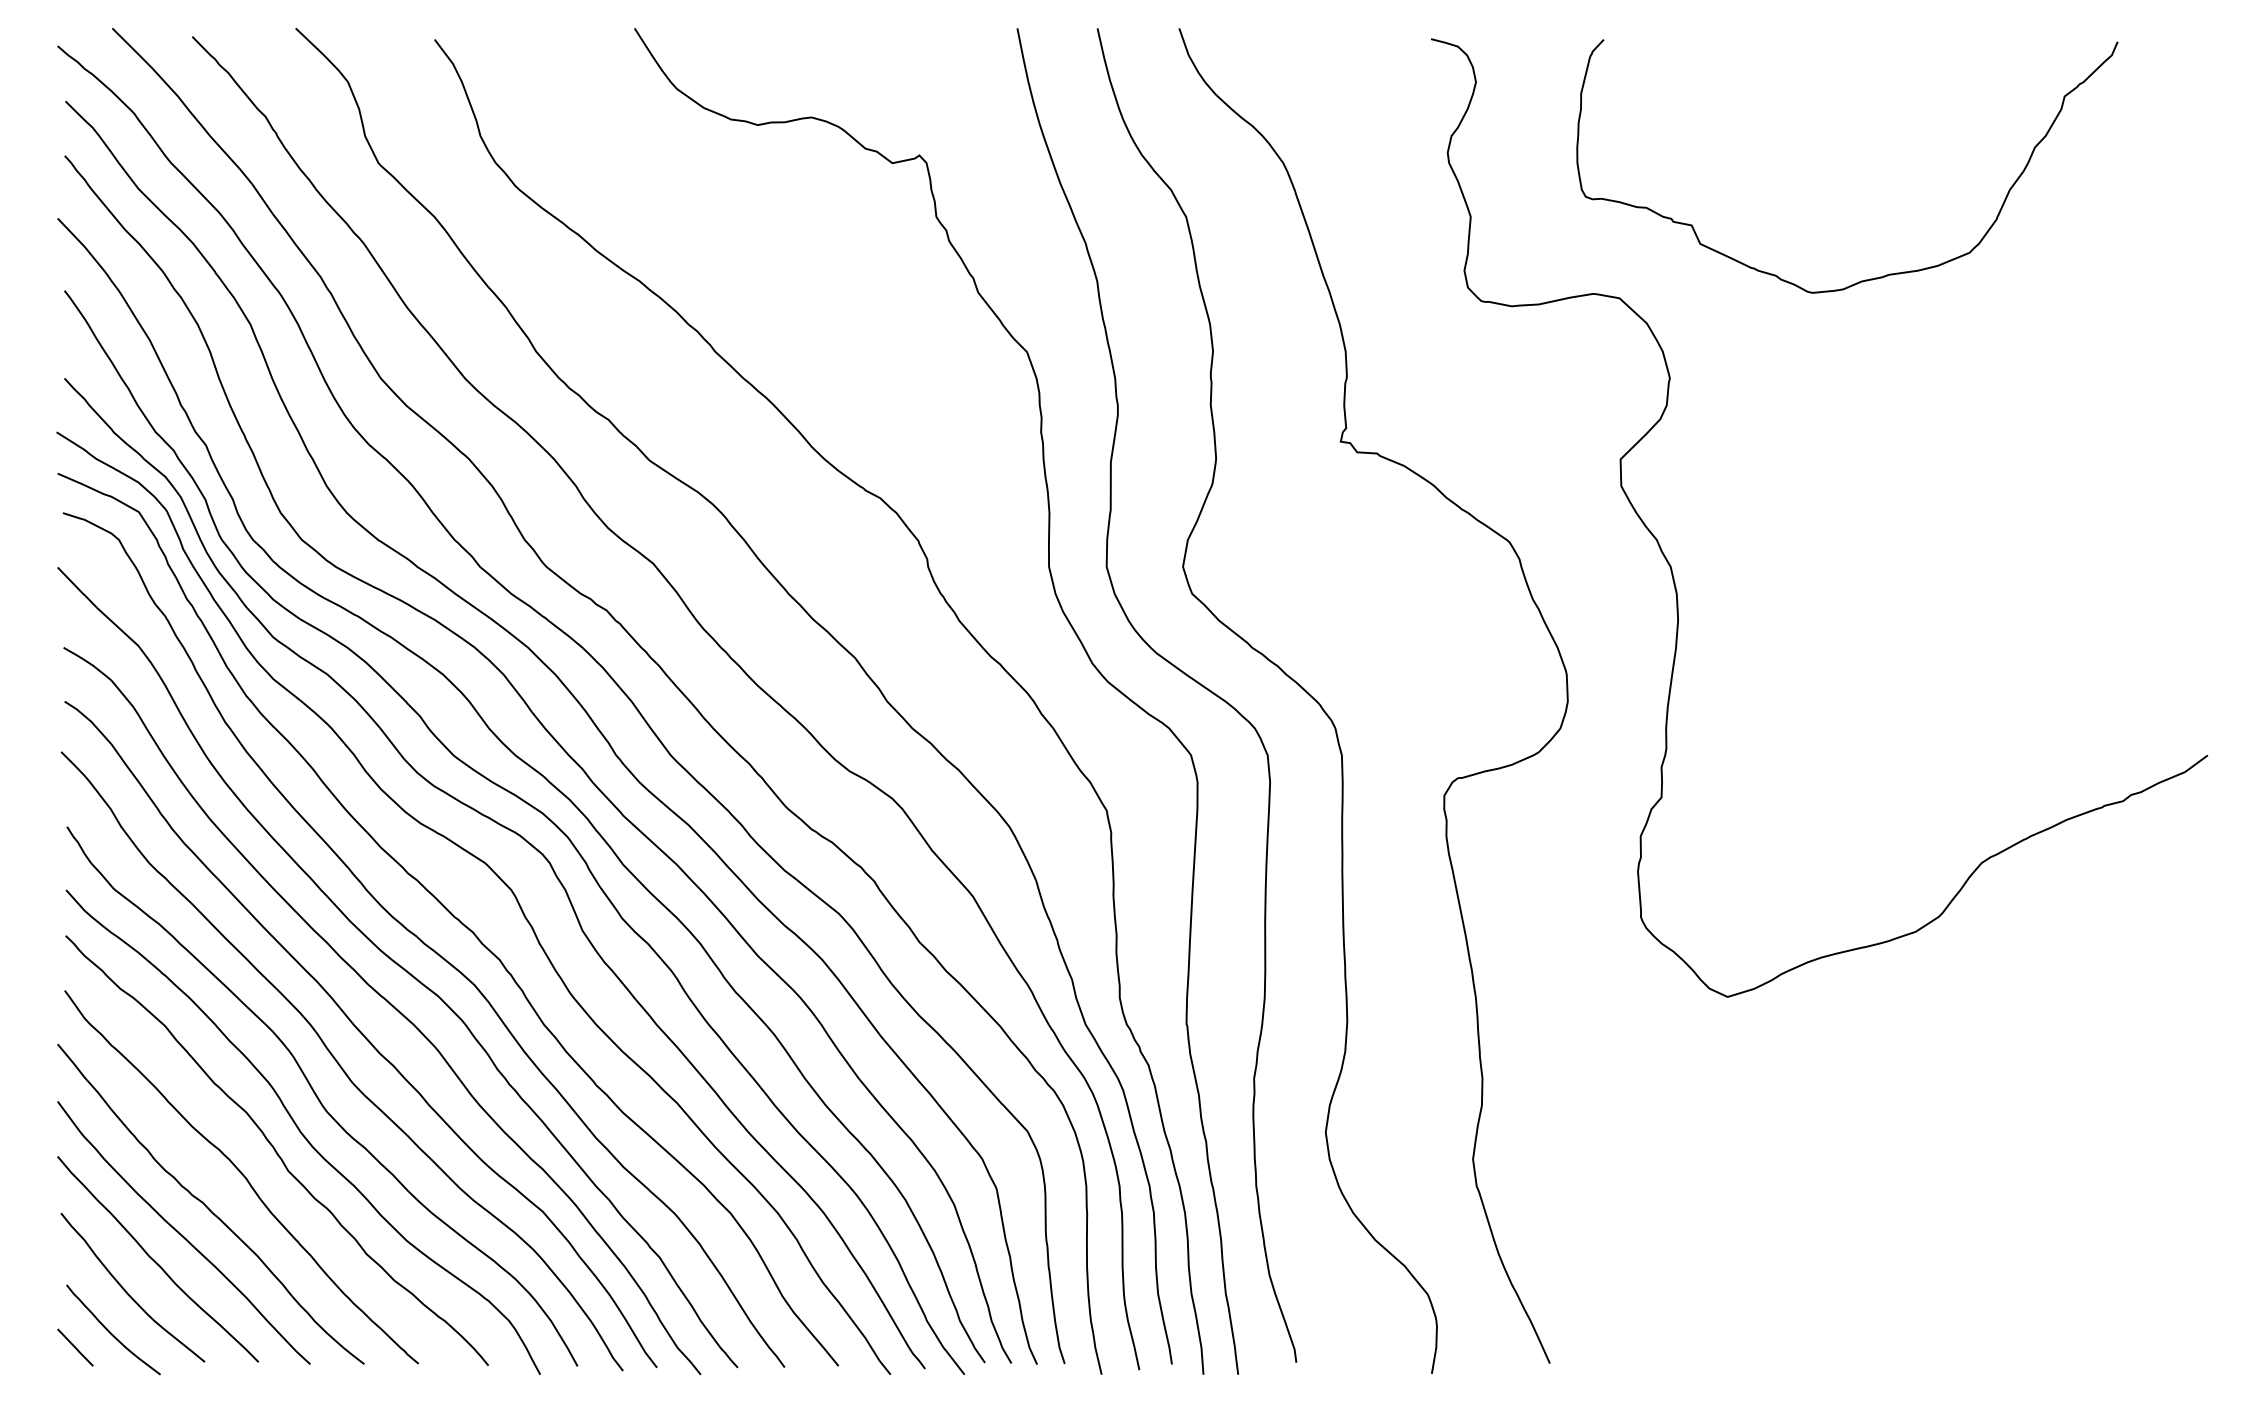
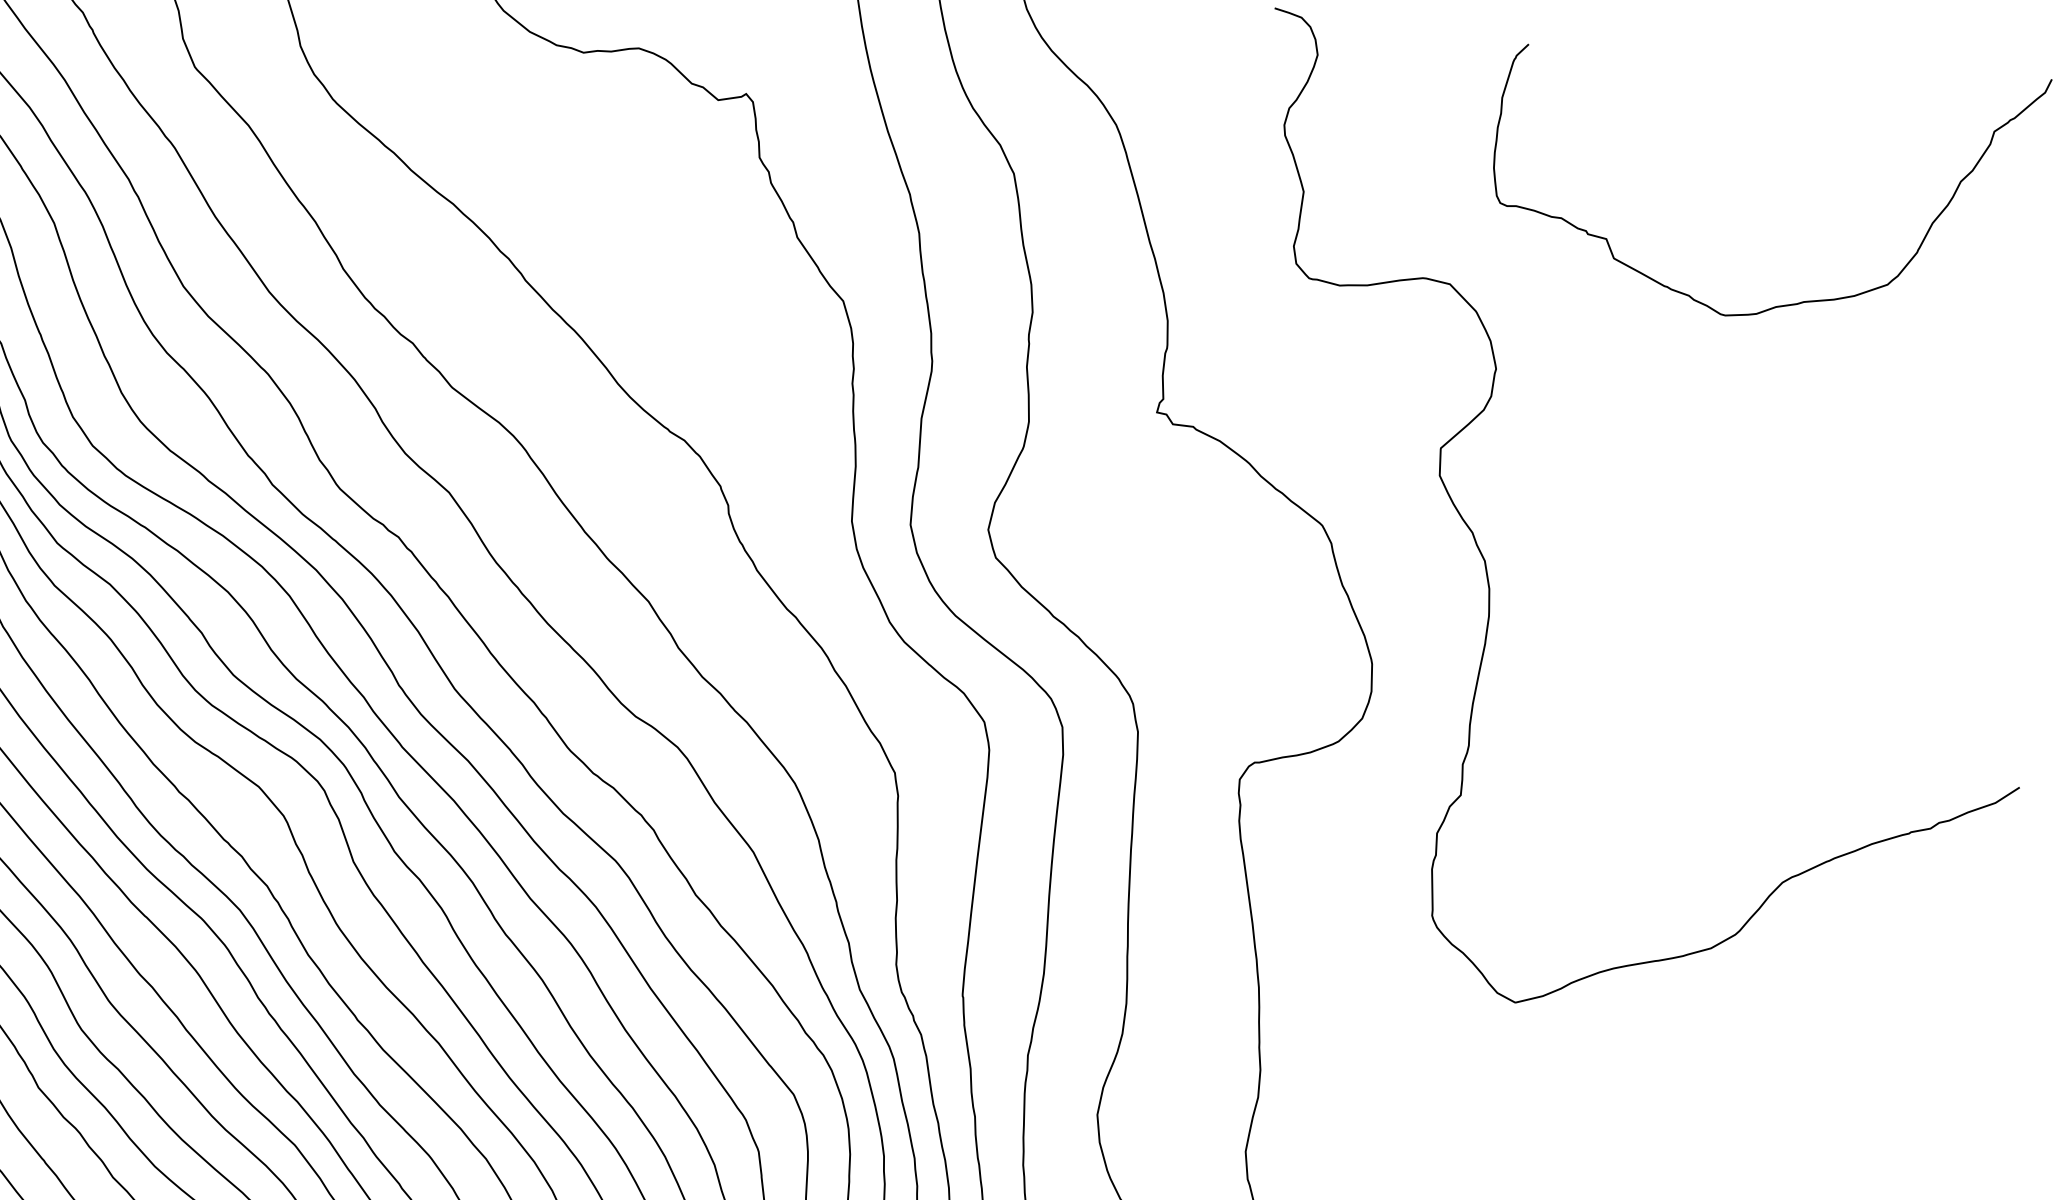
curve: (1870, 278) -> (1785, 304), moved

